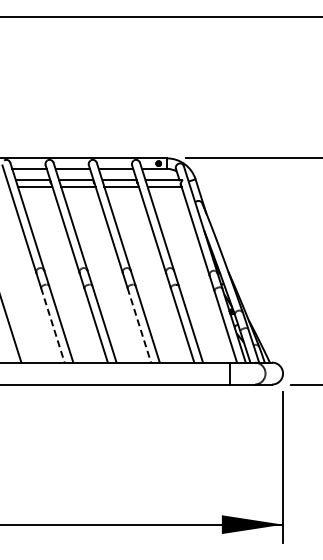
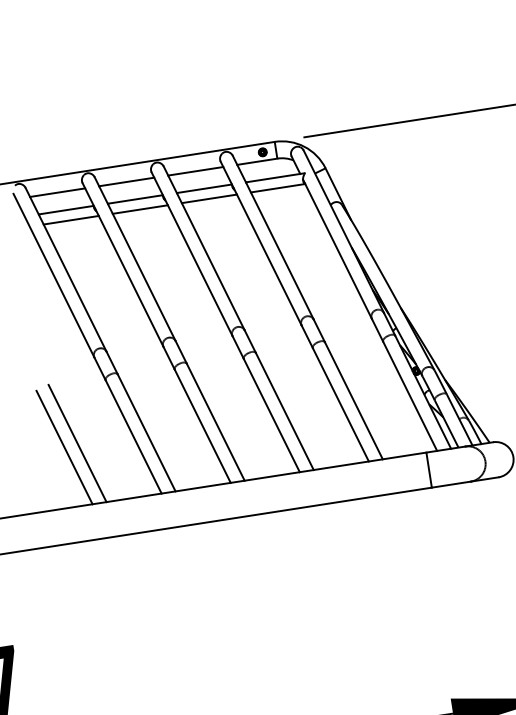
line: (17, 323) -> (76, 442), added
line: (53, 325) -> (134, 437), dashed -> solid
line: (139, 325) -> (272, 415), dashed -> solid

